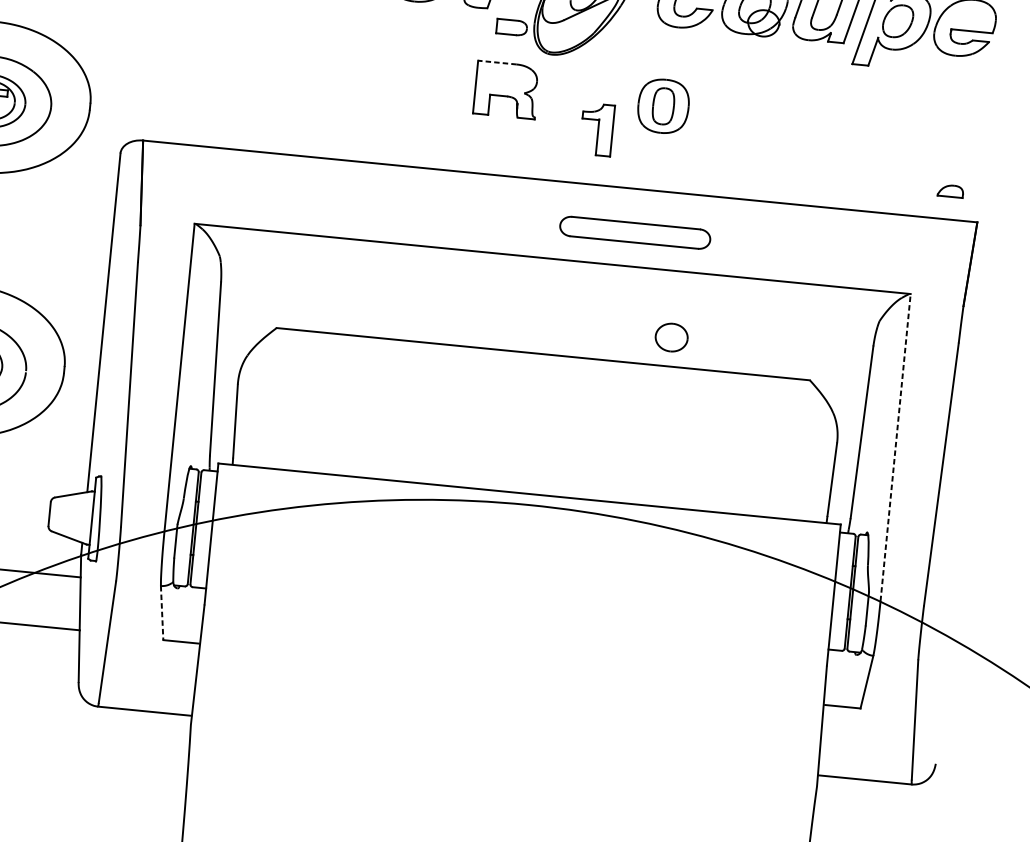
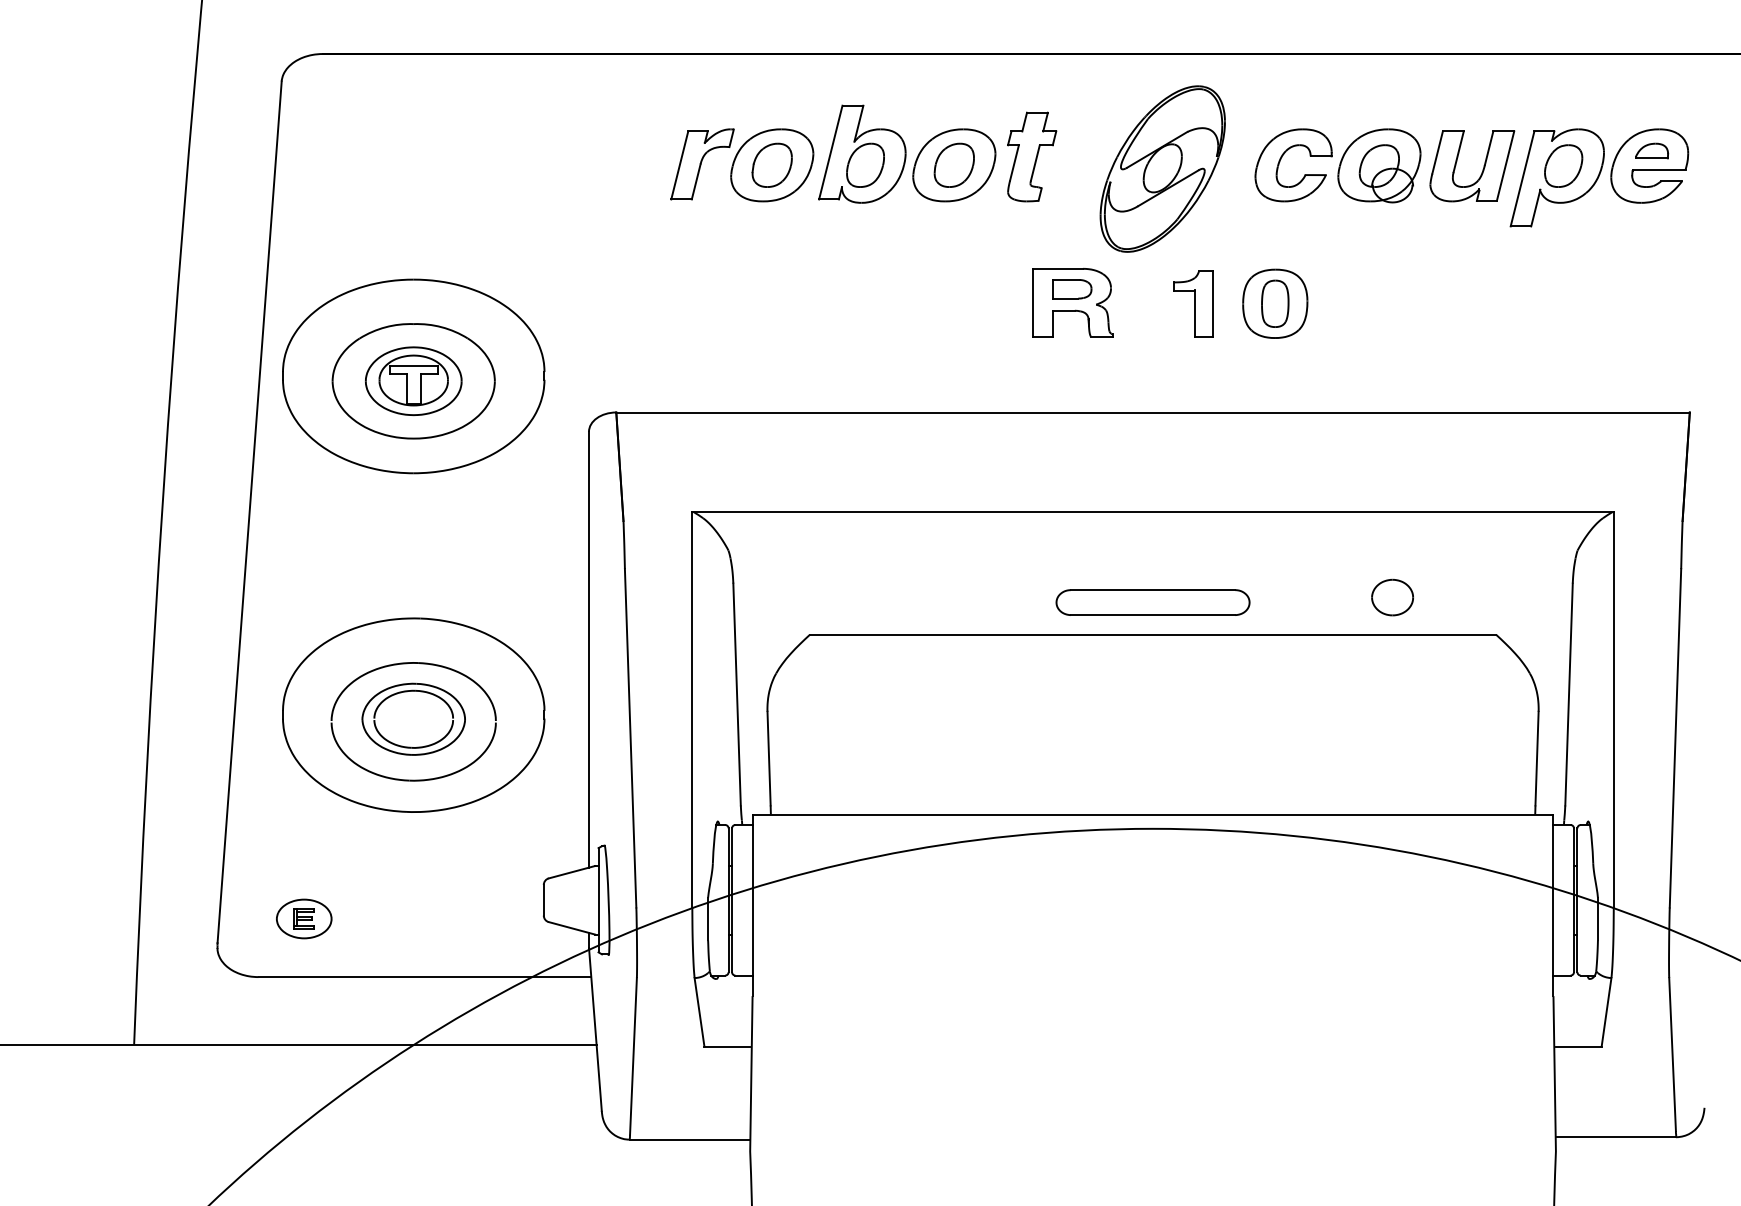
part: (512, 27) -> (1072, 289), moved
line: (497, 62) -> (1058, 268), dashed -> solid
part: (597, 129) -> (1193, 303), moved
part: (951, 190) -> (1652, 150), moved
part: (634, 232) -> (1152, 602), moved
part: (671, 337) -> (1392, 597), moved
line: (895, 447) -> (1613, 709), dashed -> solid
line: (162, 613) -> (699, 1012), dashed -> solid

